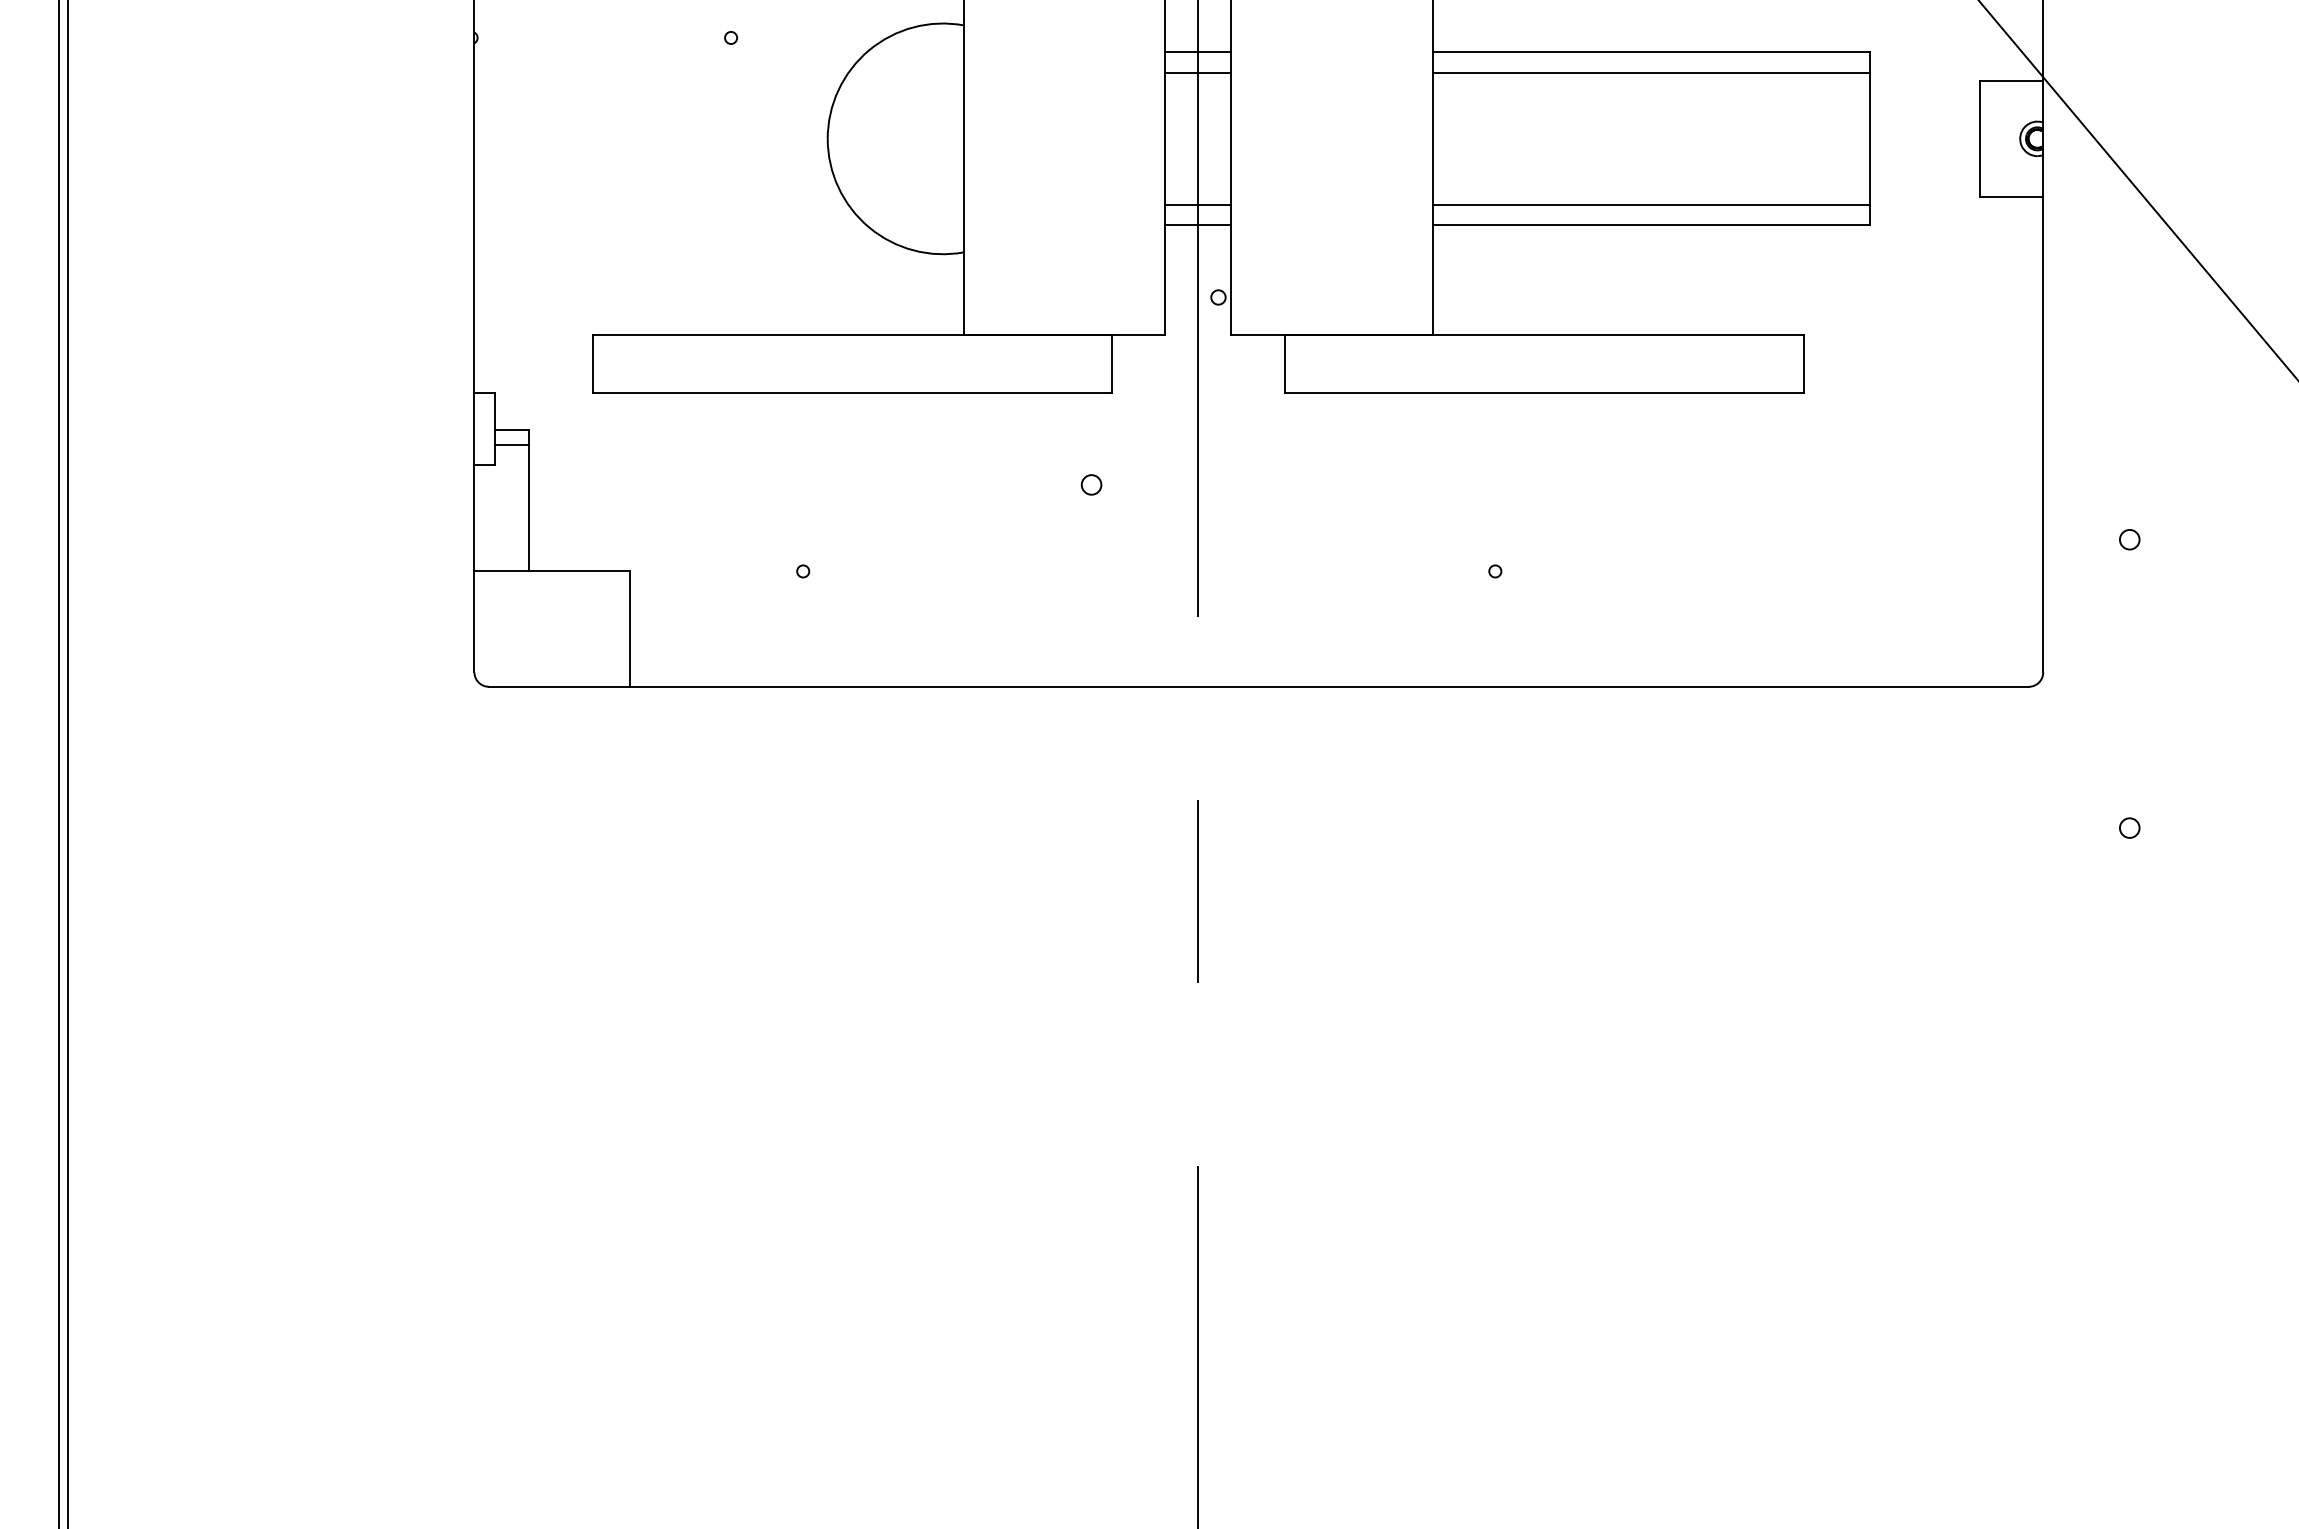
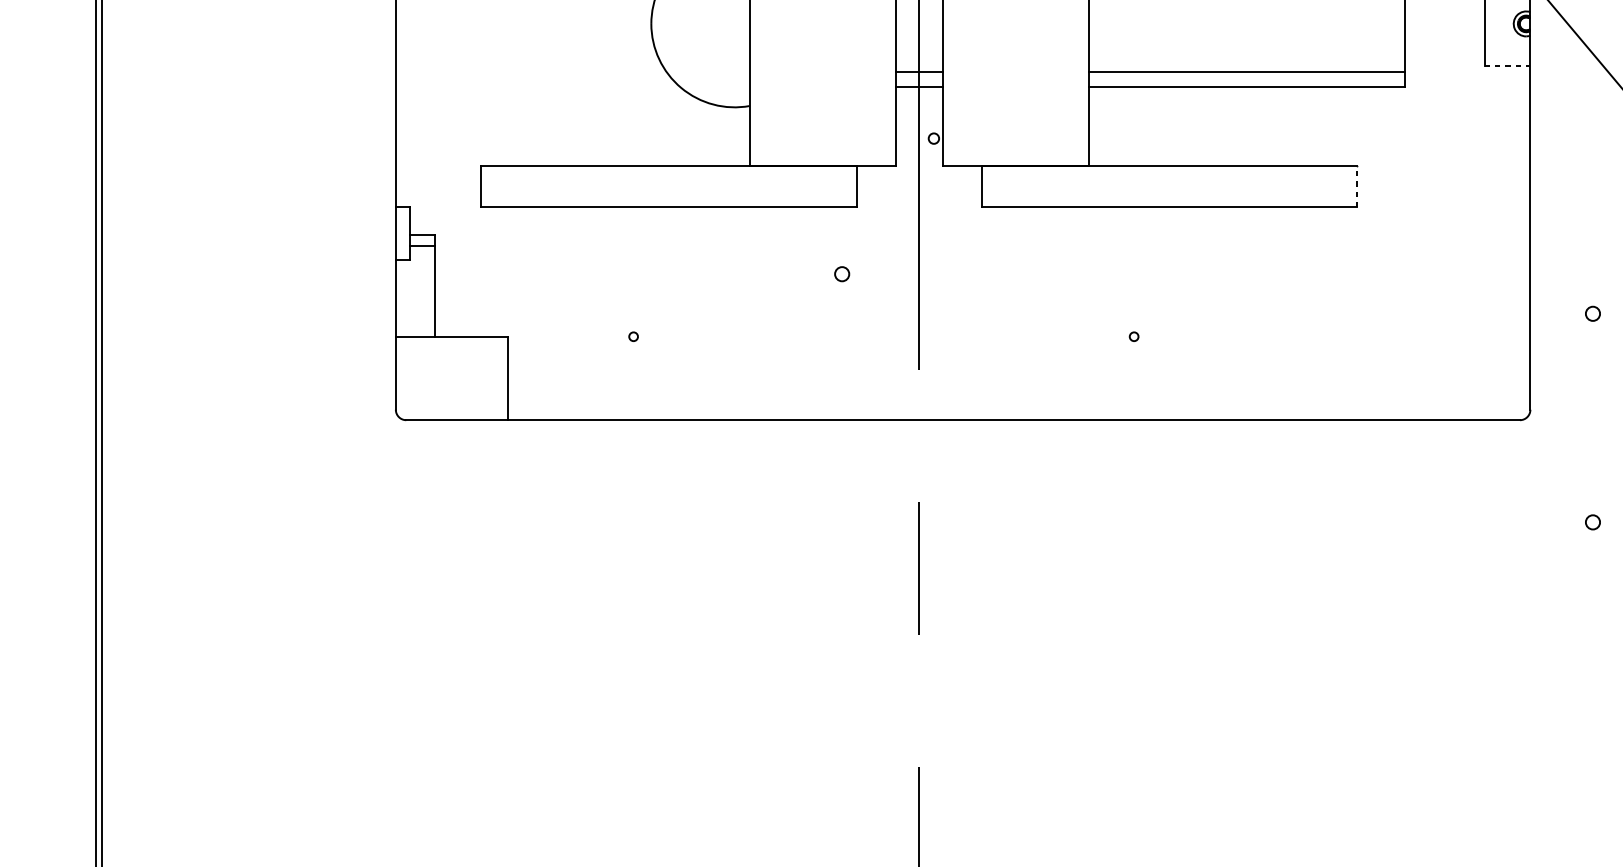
line: (2011, 196) -> (1507, 65), solid -> dashed
line: (1803, 363) -> (1357, 186), solid -> dashed

